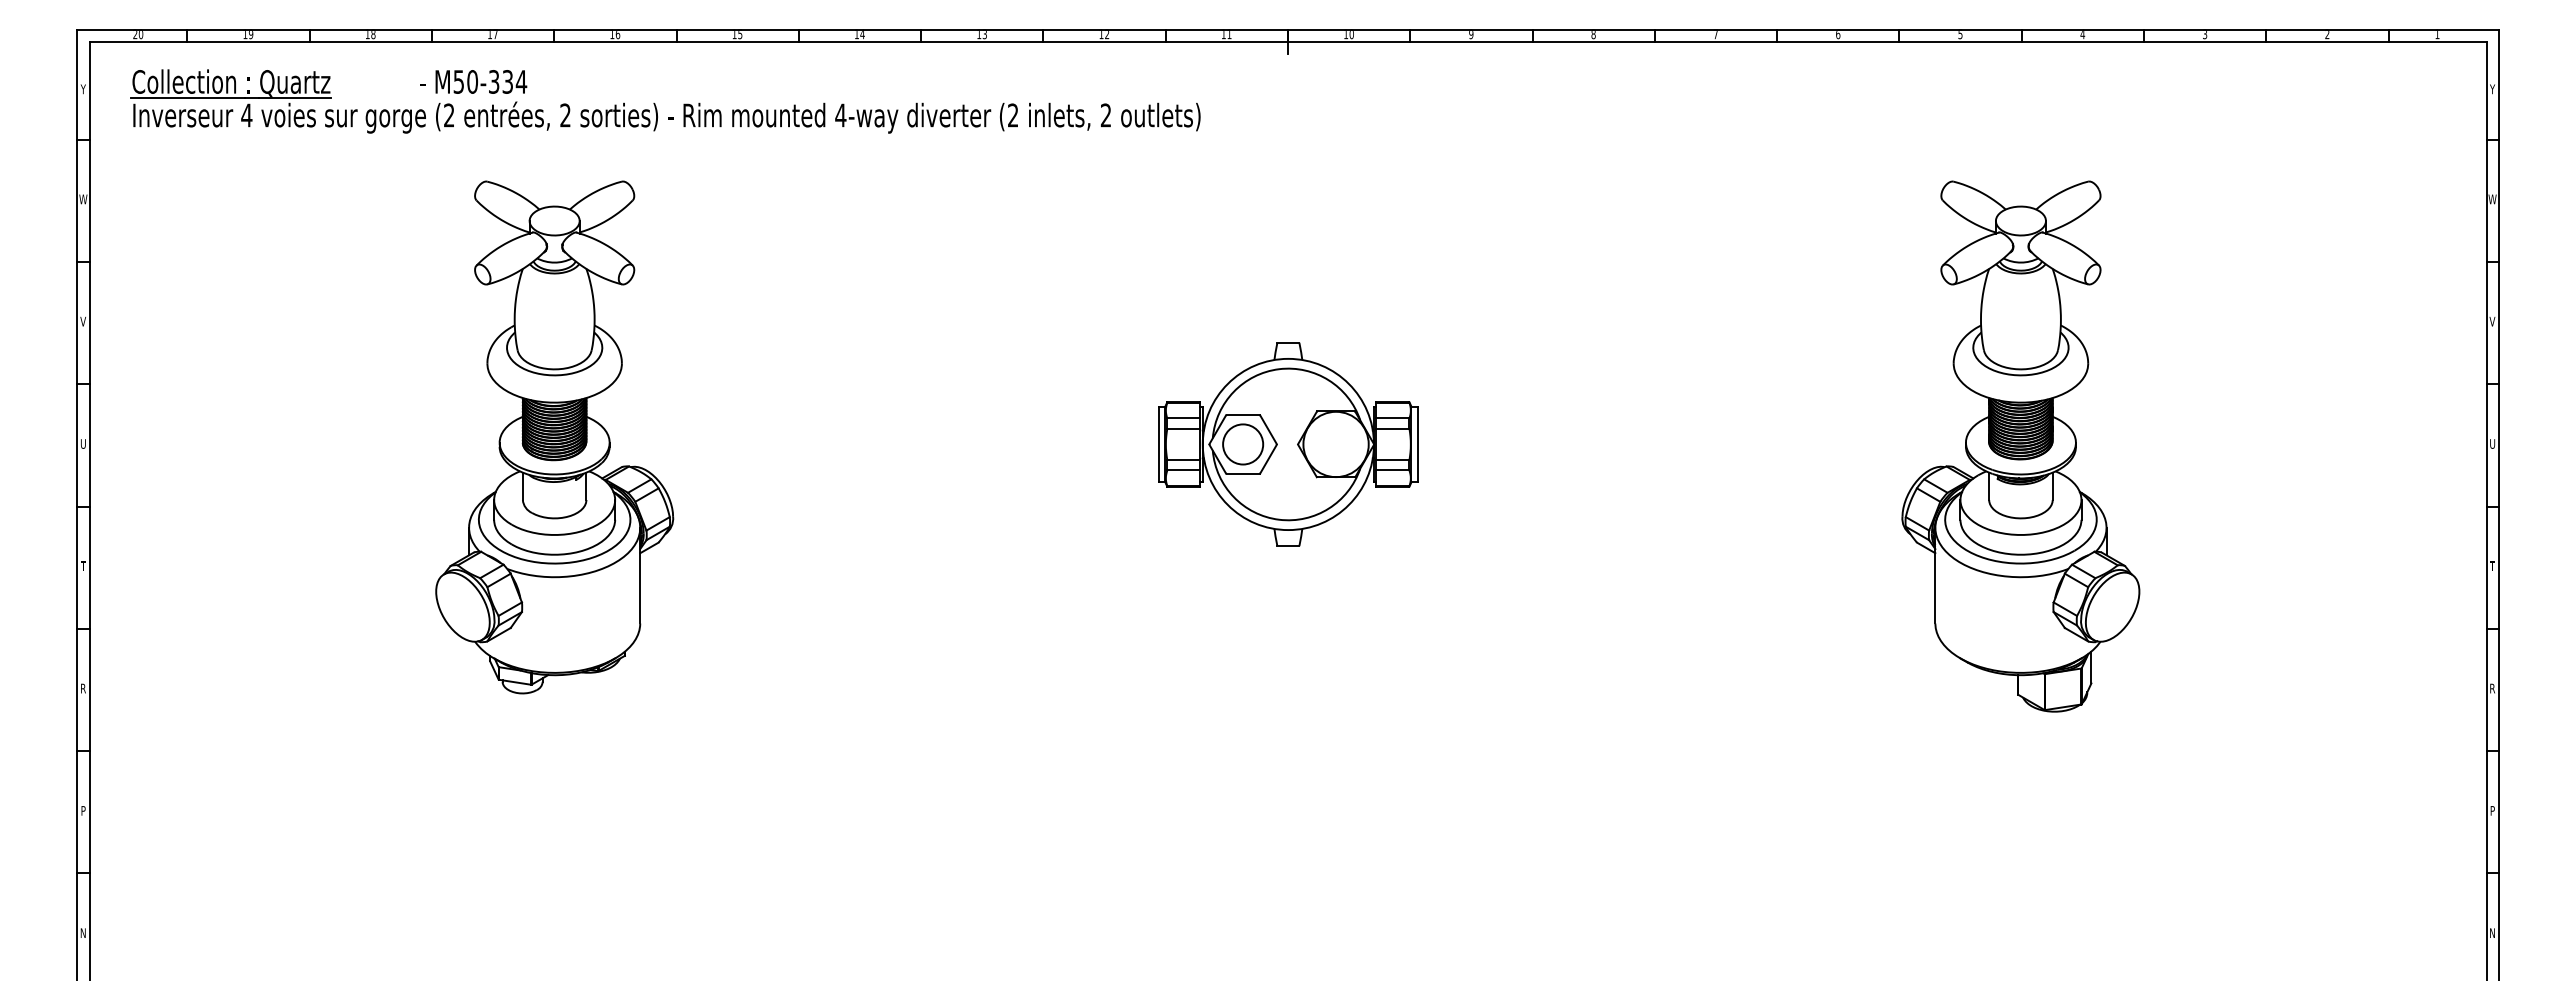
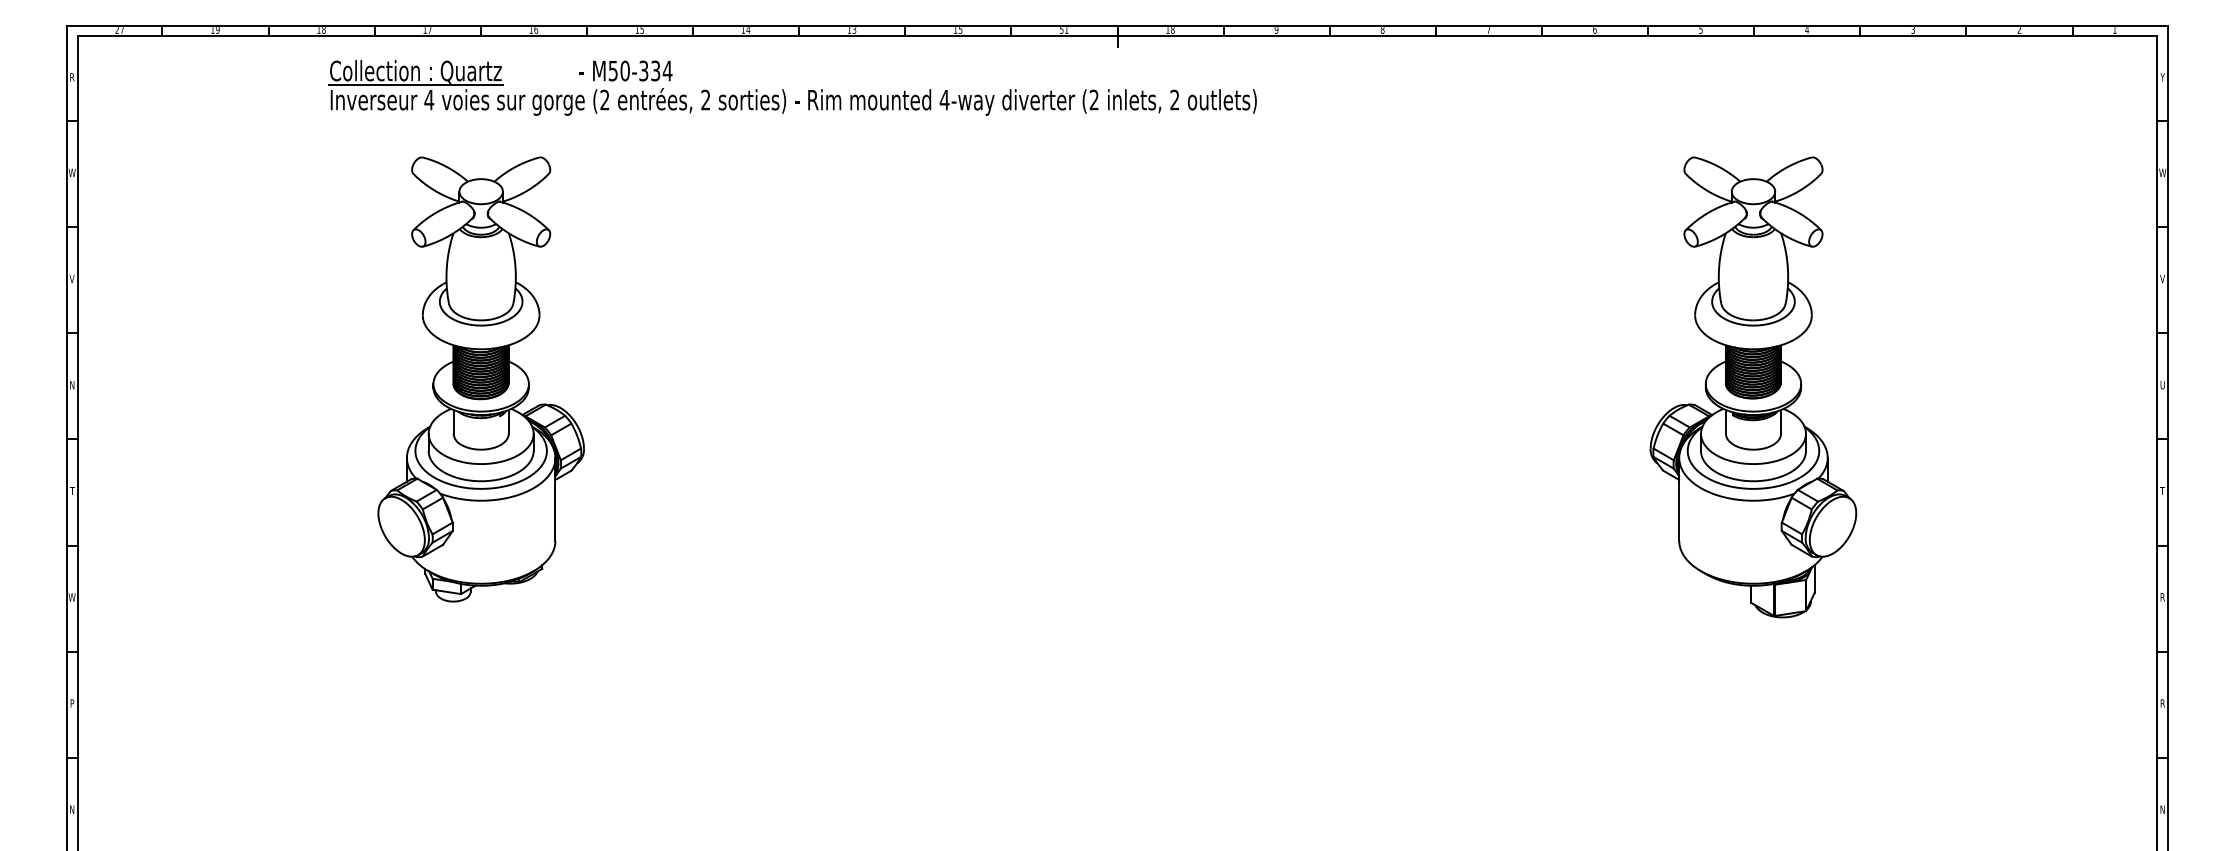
text: (1351, 34) -> (1172, 29), 10 -> 18
text: (140, 35) -> (121, 30), 20 -> 27
text: (1107, 35) -> (960, 30), 12 -> 15
text: (1223, 35) -> (1061, 30), 11 -> 51
text: (82, 89) -> (71, 77), Y -> R
part: (655, 103) -> (783, 89), moved
text: (83, 443) -> (72, 384), U -> N
part: (1288, 444) -> (1117, 385), removed
text: (83, 688) -> (72, 597), R -> W
text: (2492, 810) -> (2162, 703), P -> R

